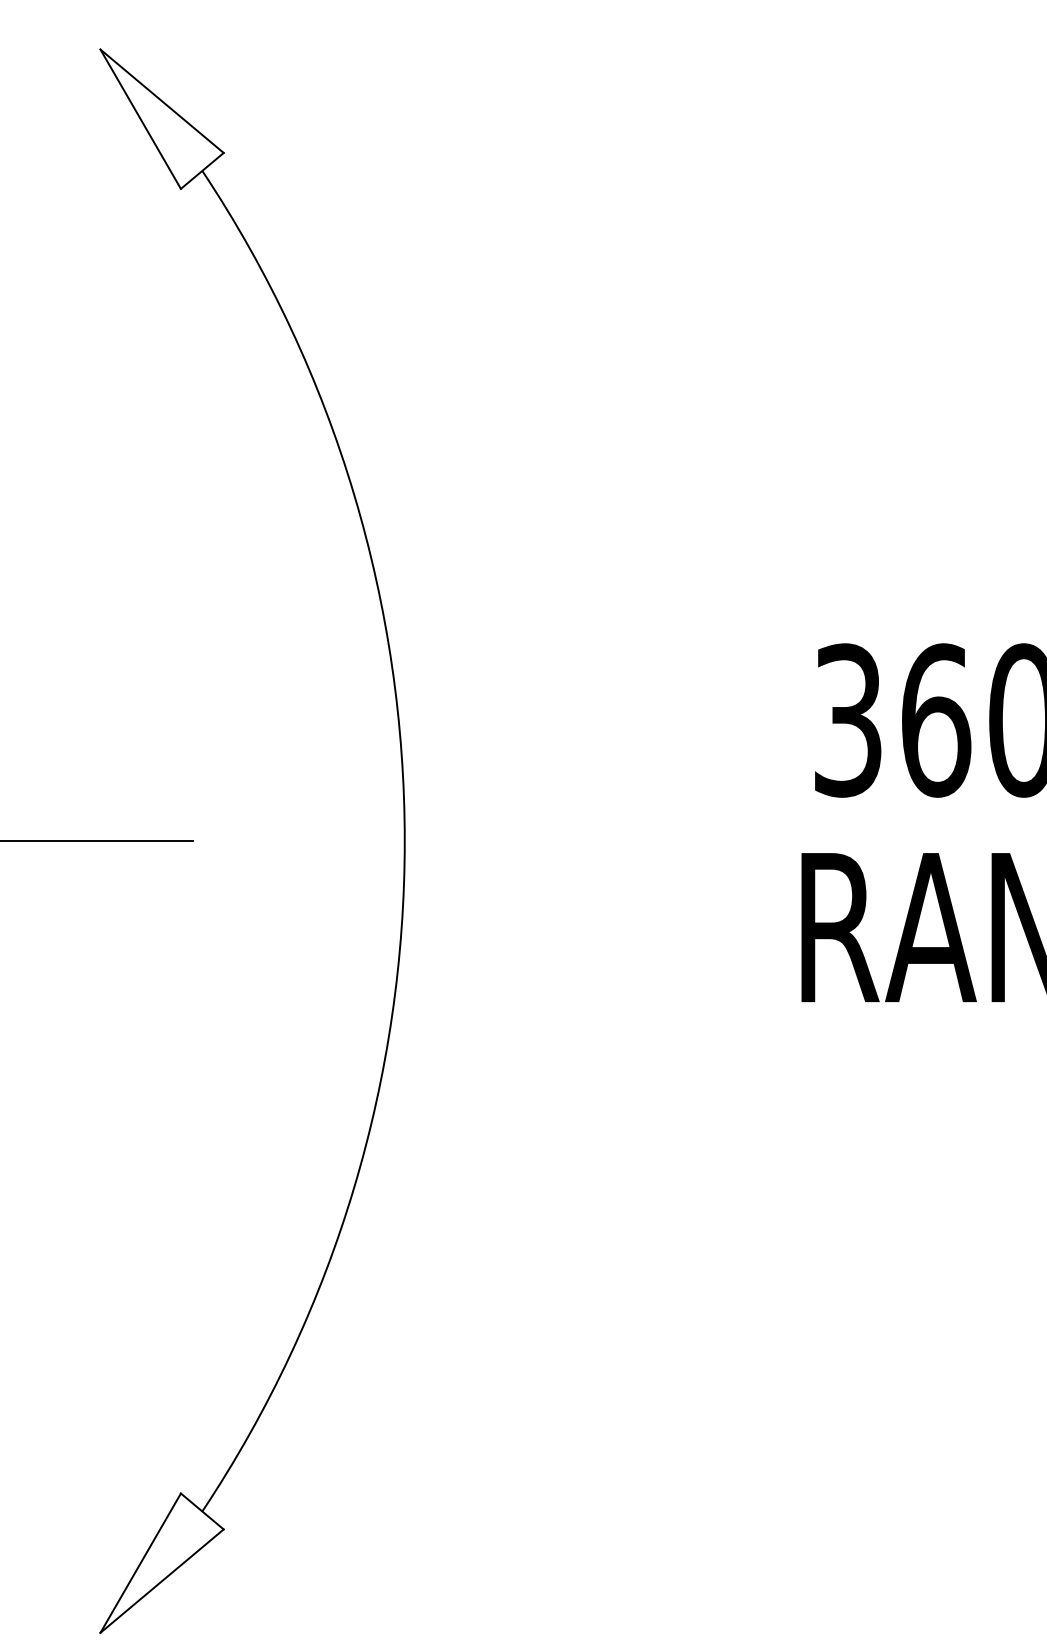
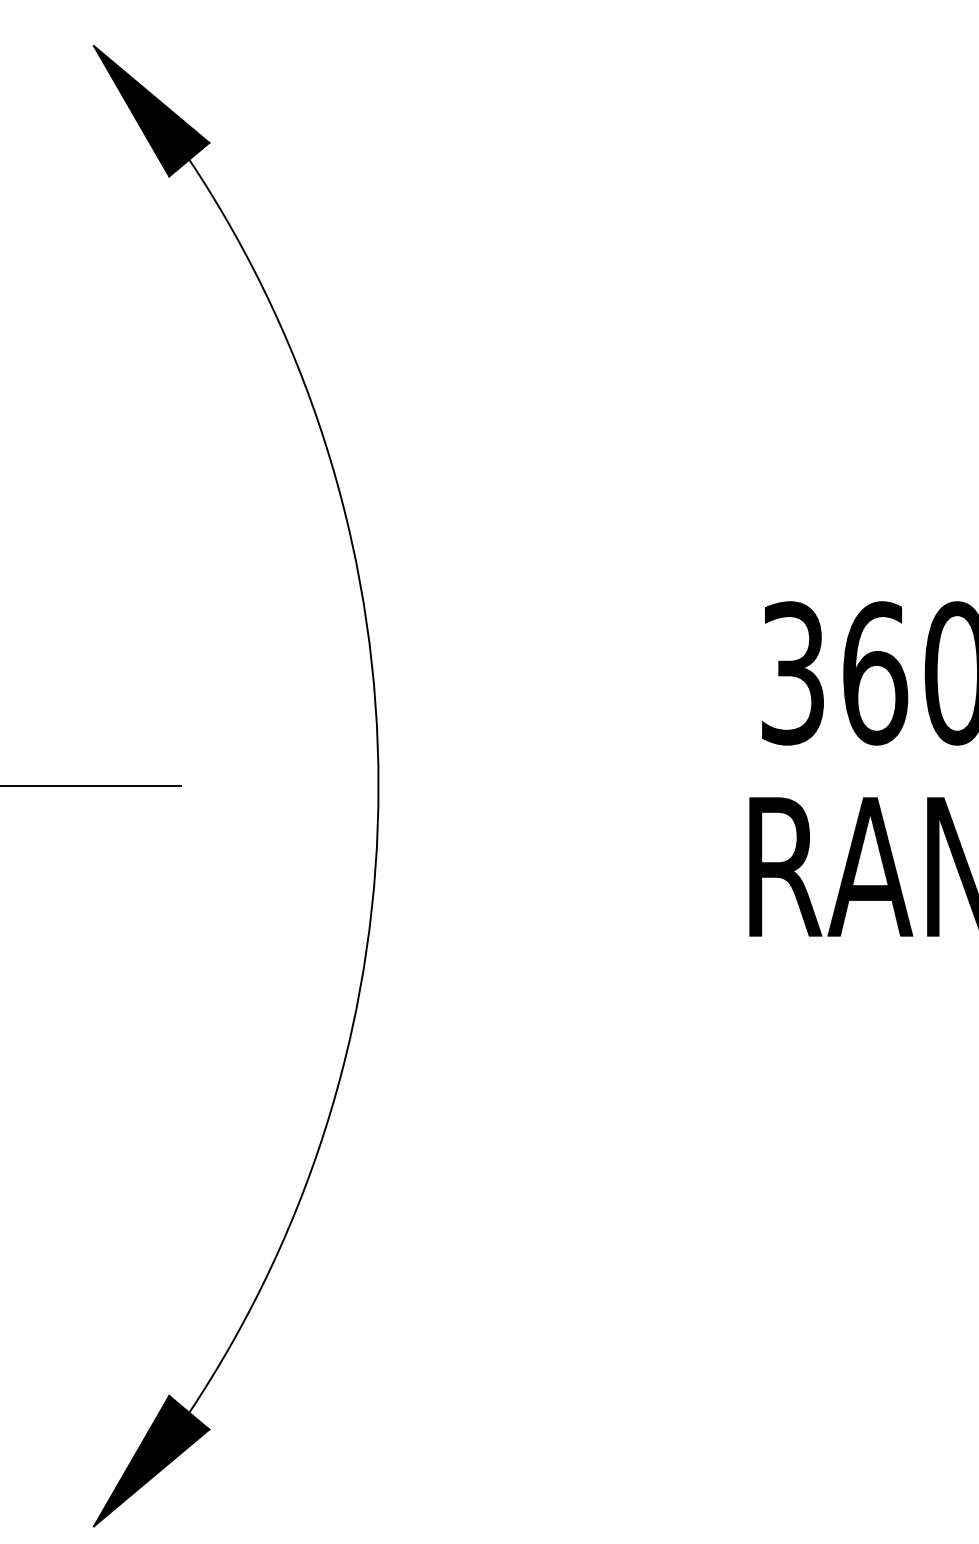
fill: (161, 119) -> (151, 111), added
fill: (161, 1562) -> (151, 1460), added

